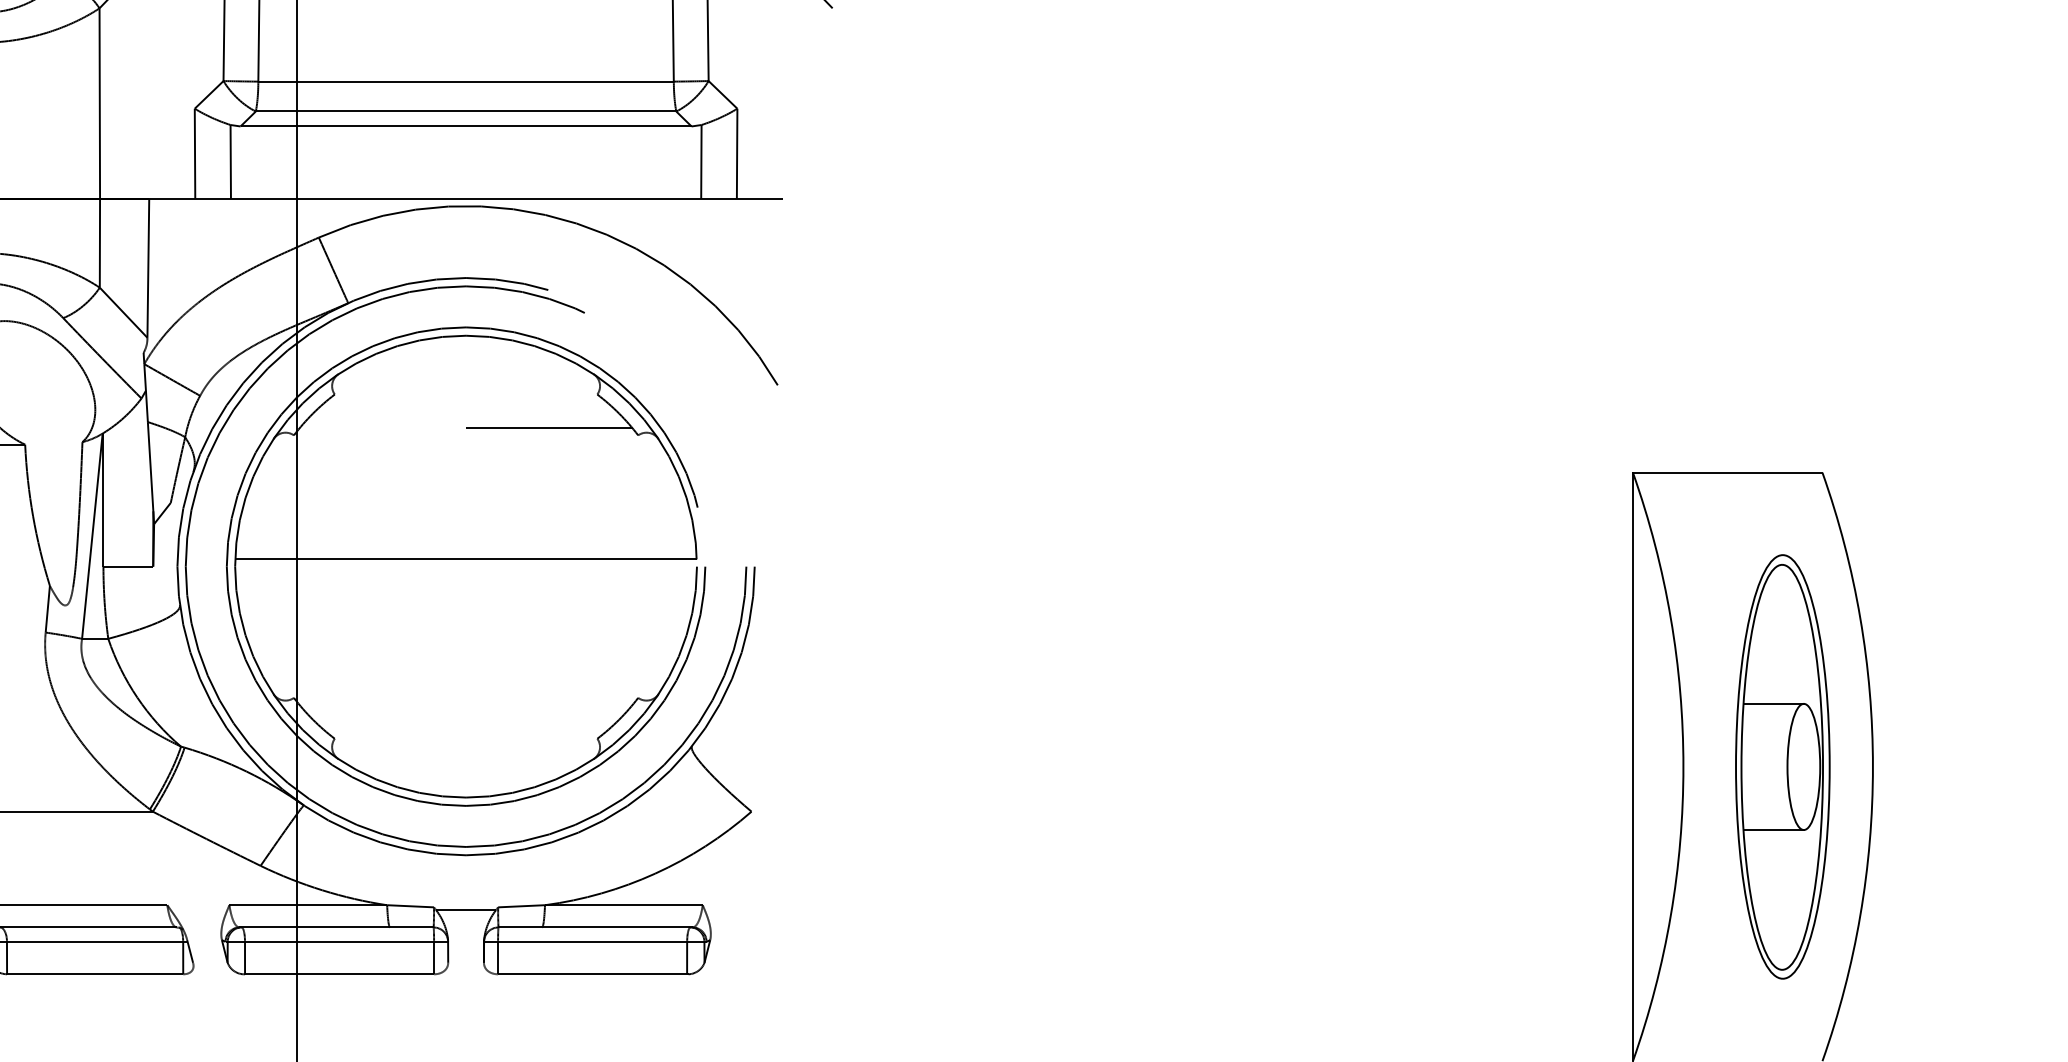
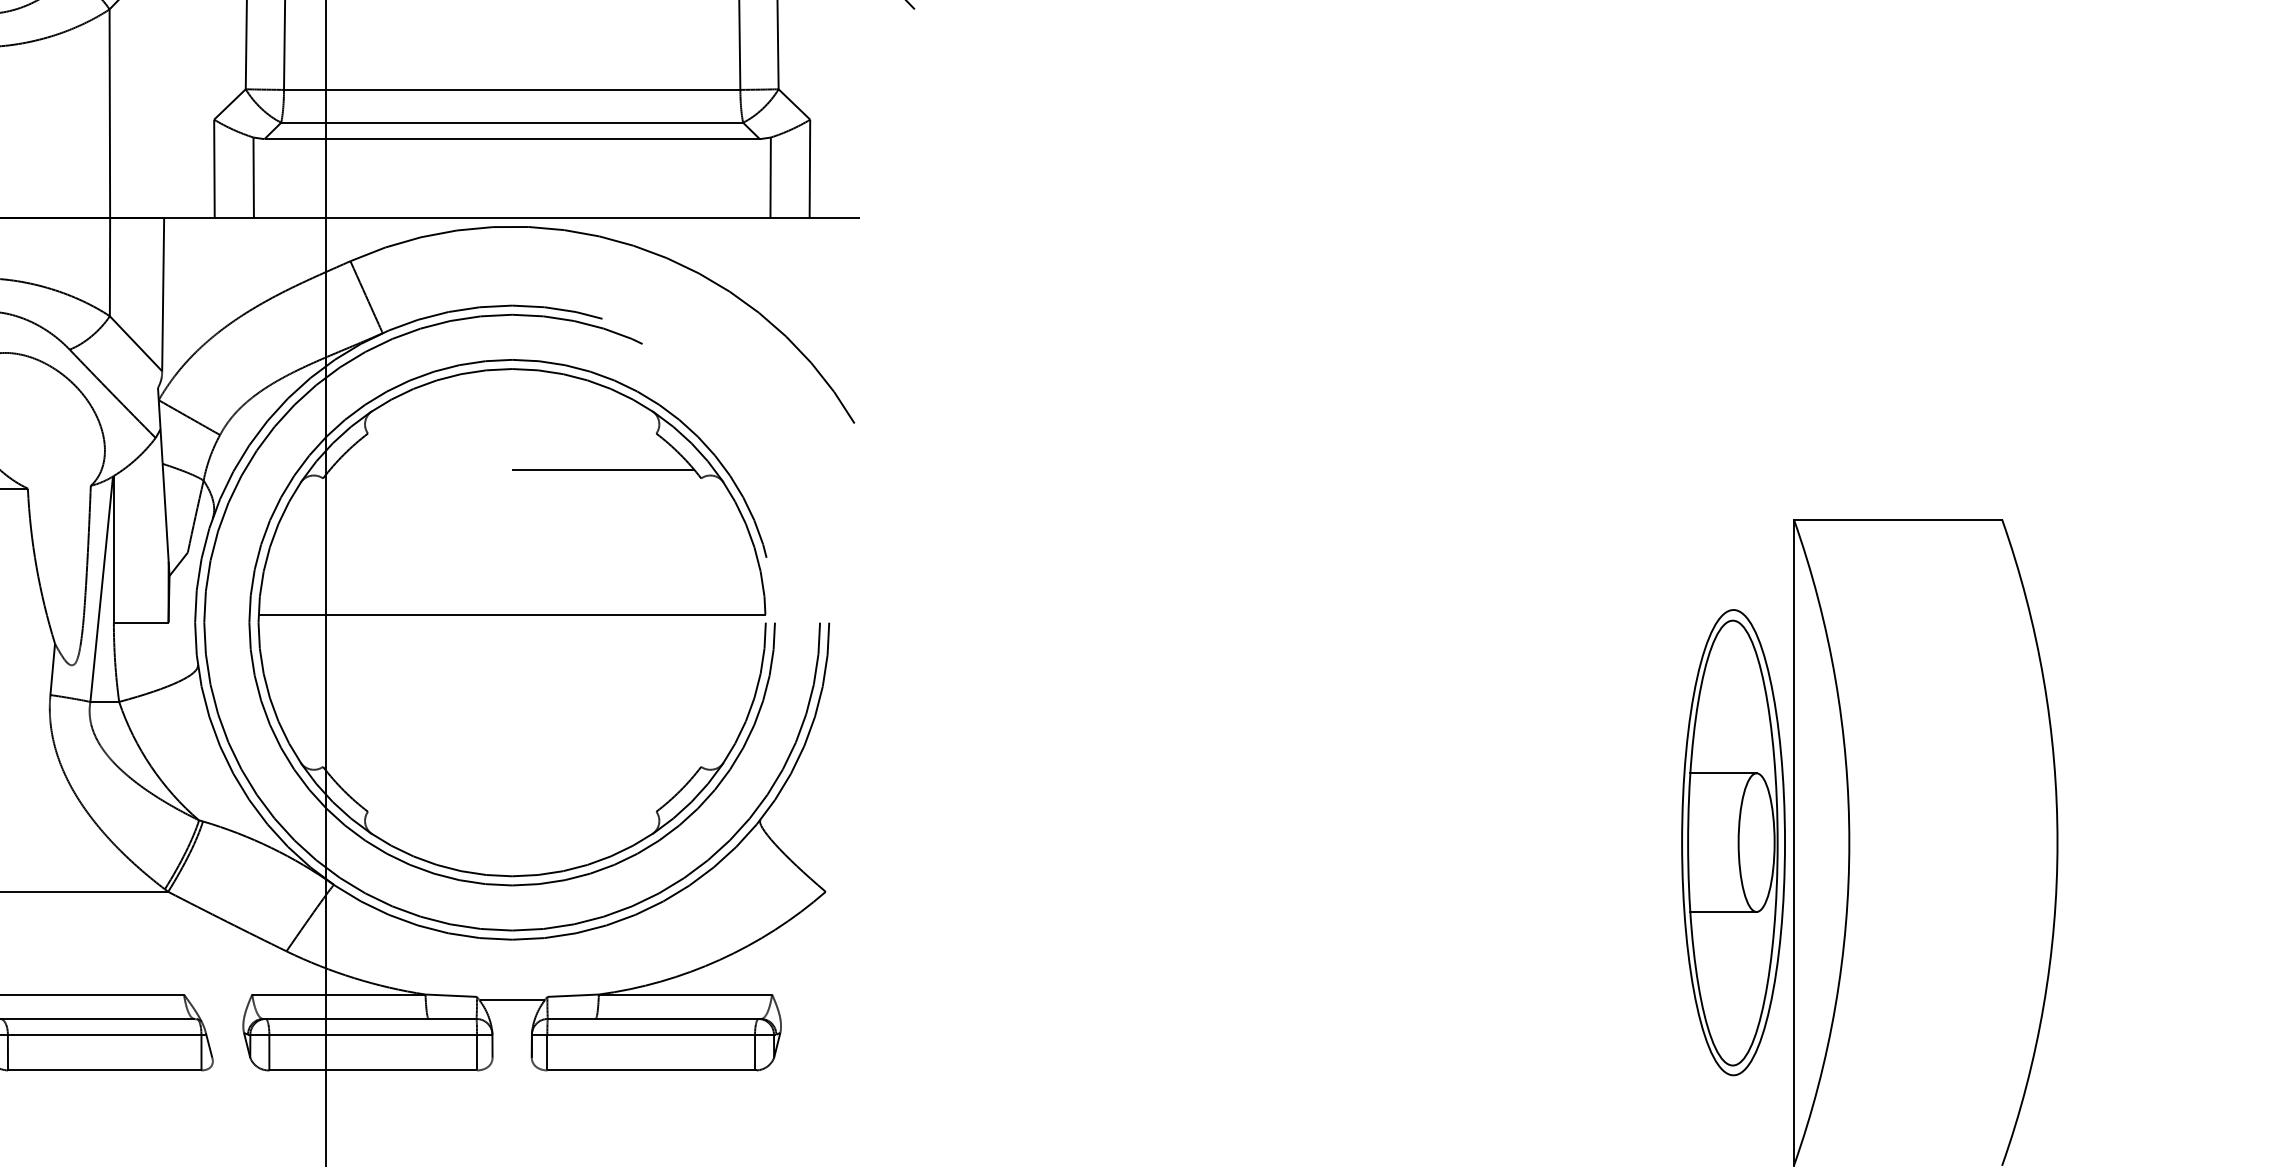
part: (1782, 766) -> (1733, 842), moved

